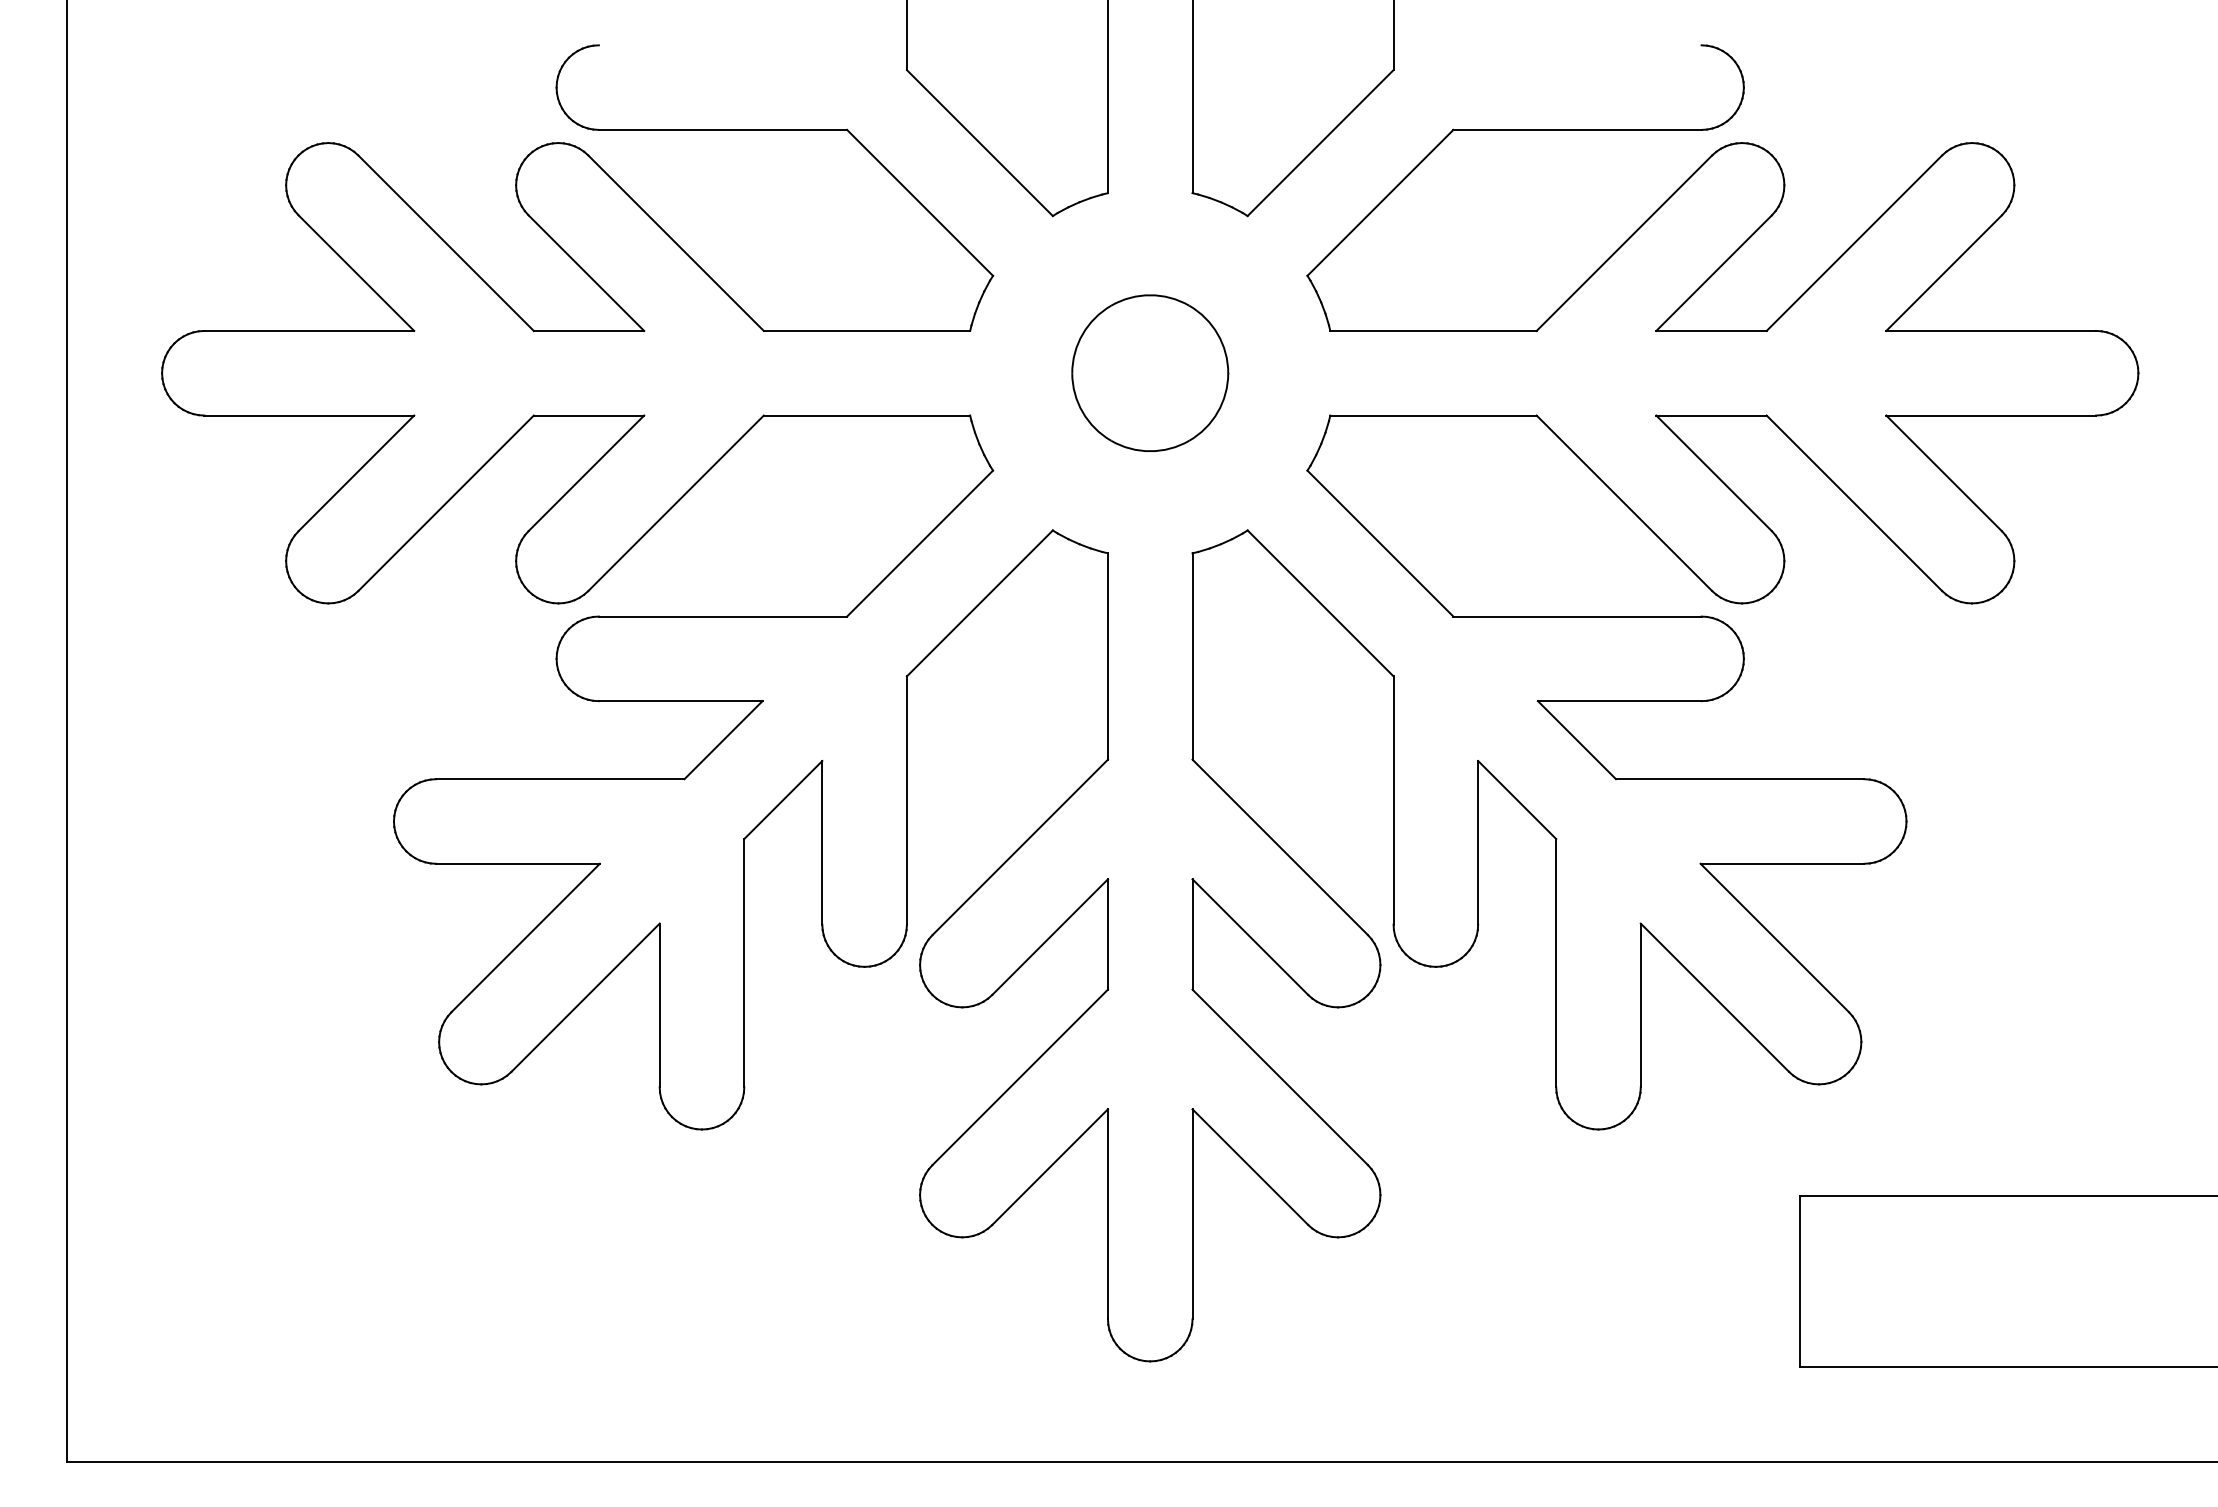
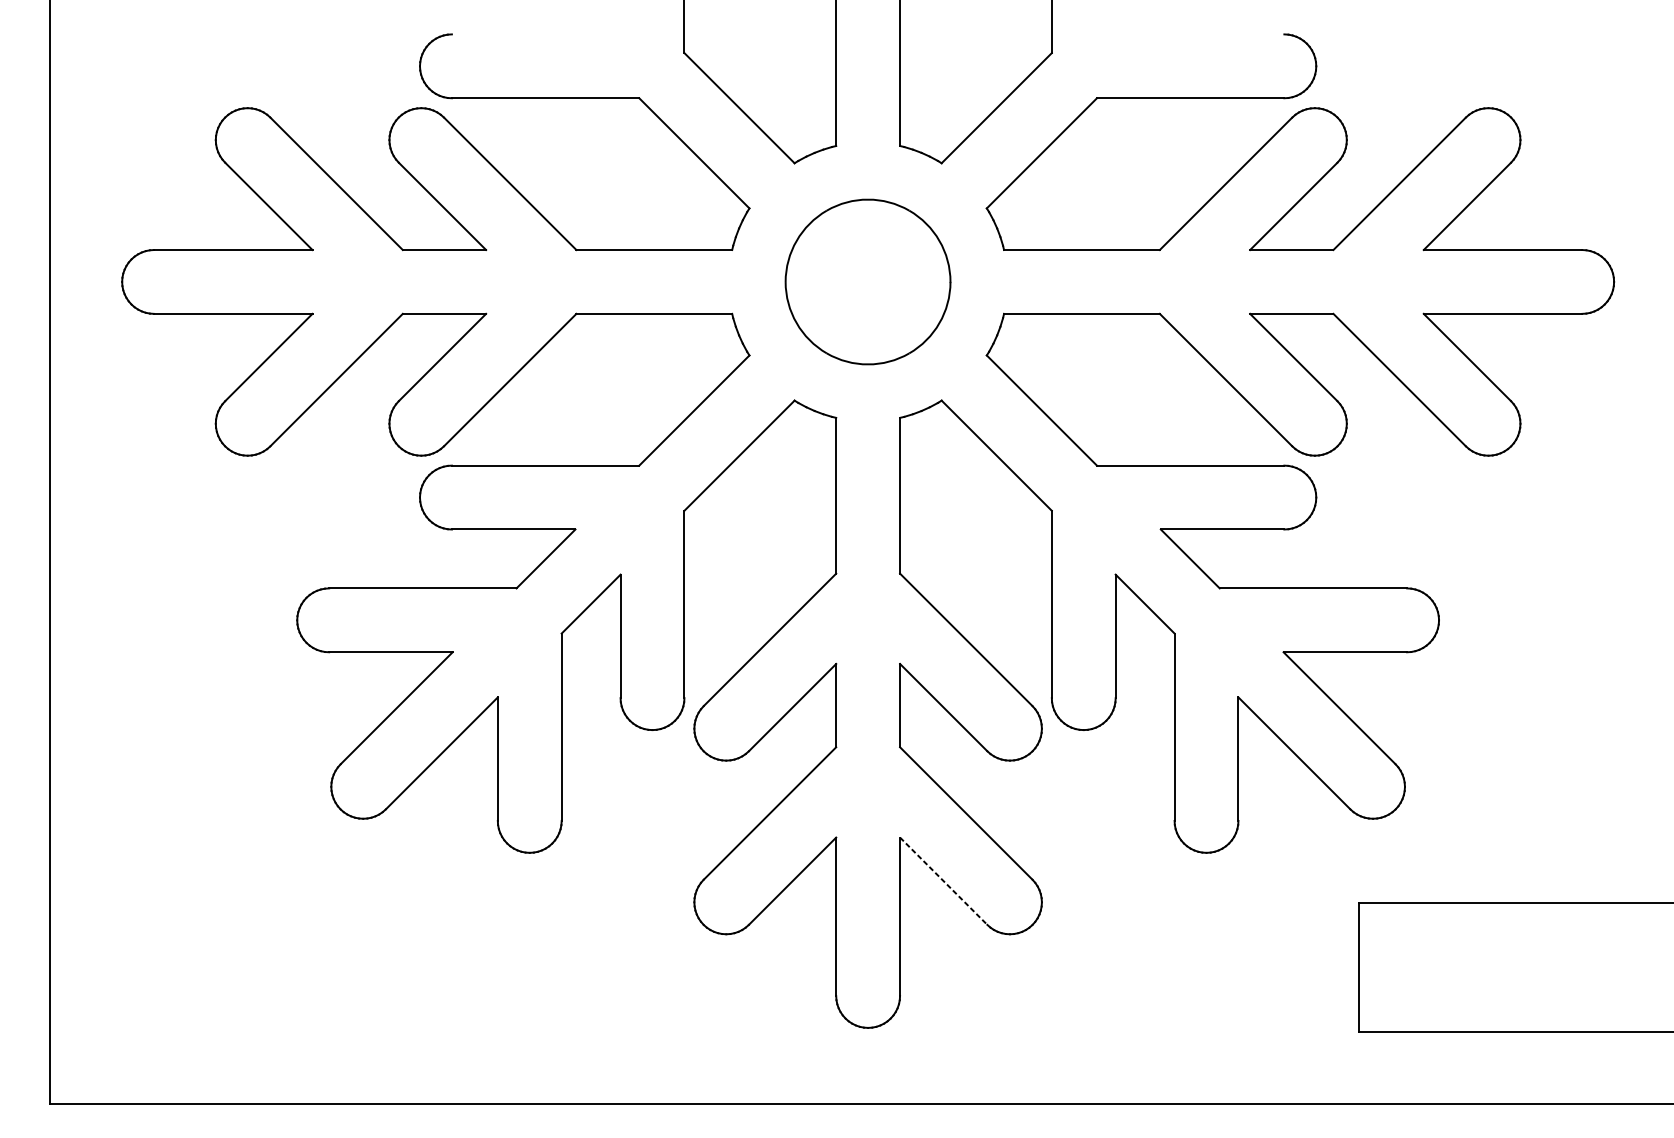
part: (1150, 372) -> (868, 281), size x1.4
line: (1250, 1167) -> (943, 881), solid -> dashed

